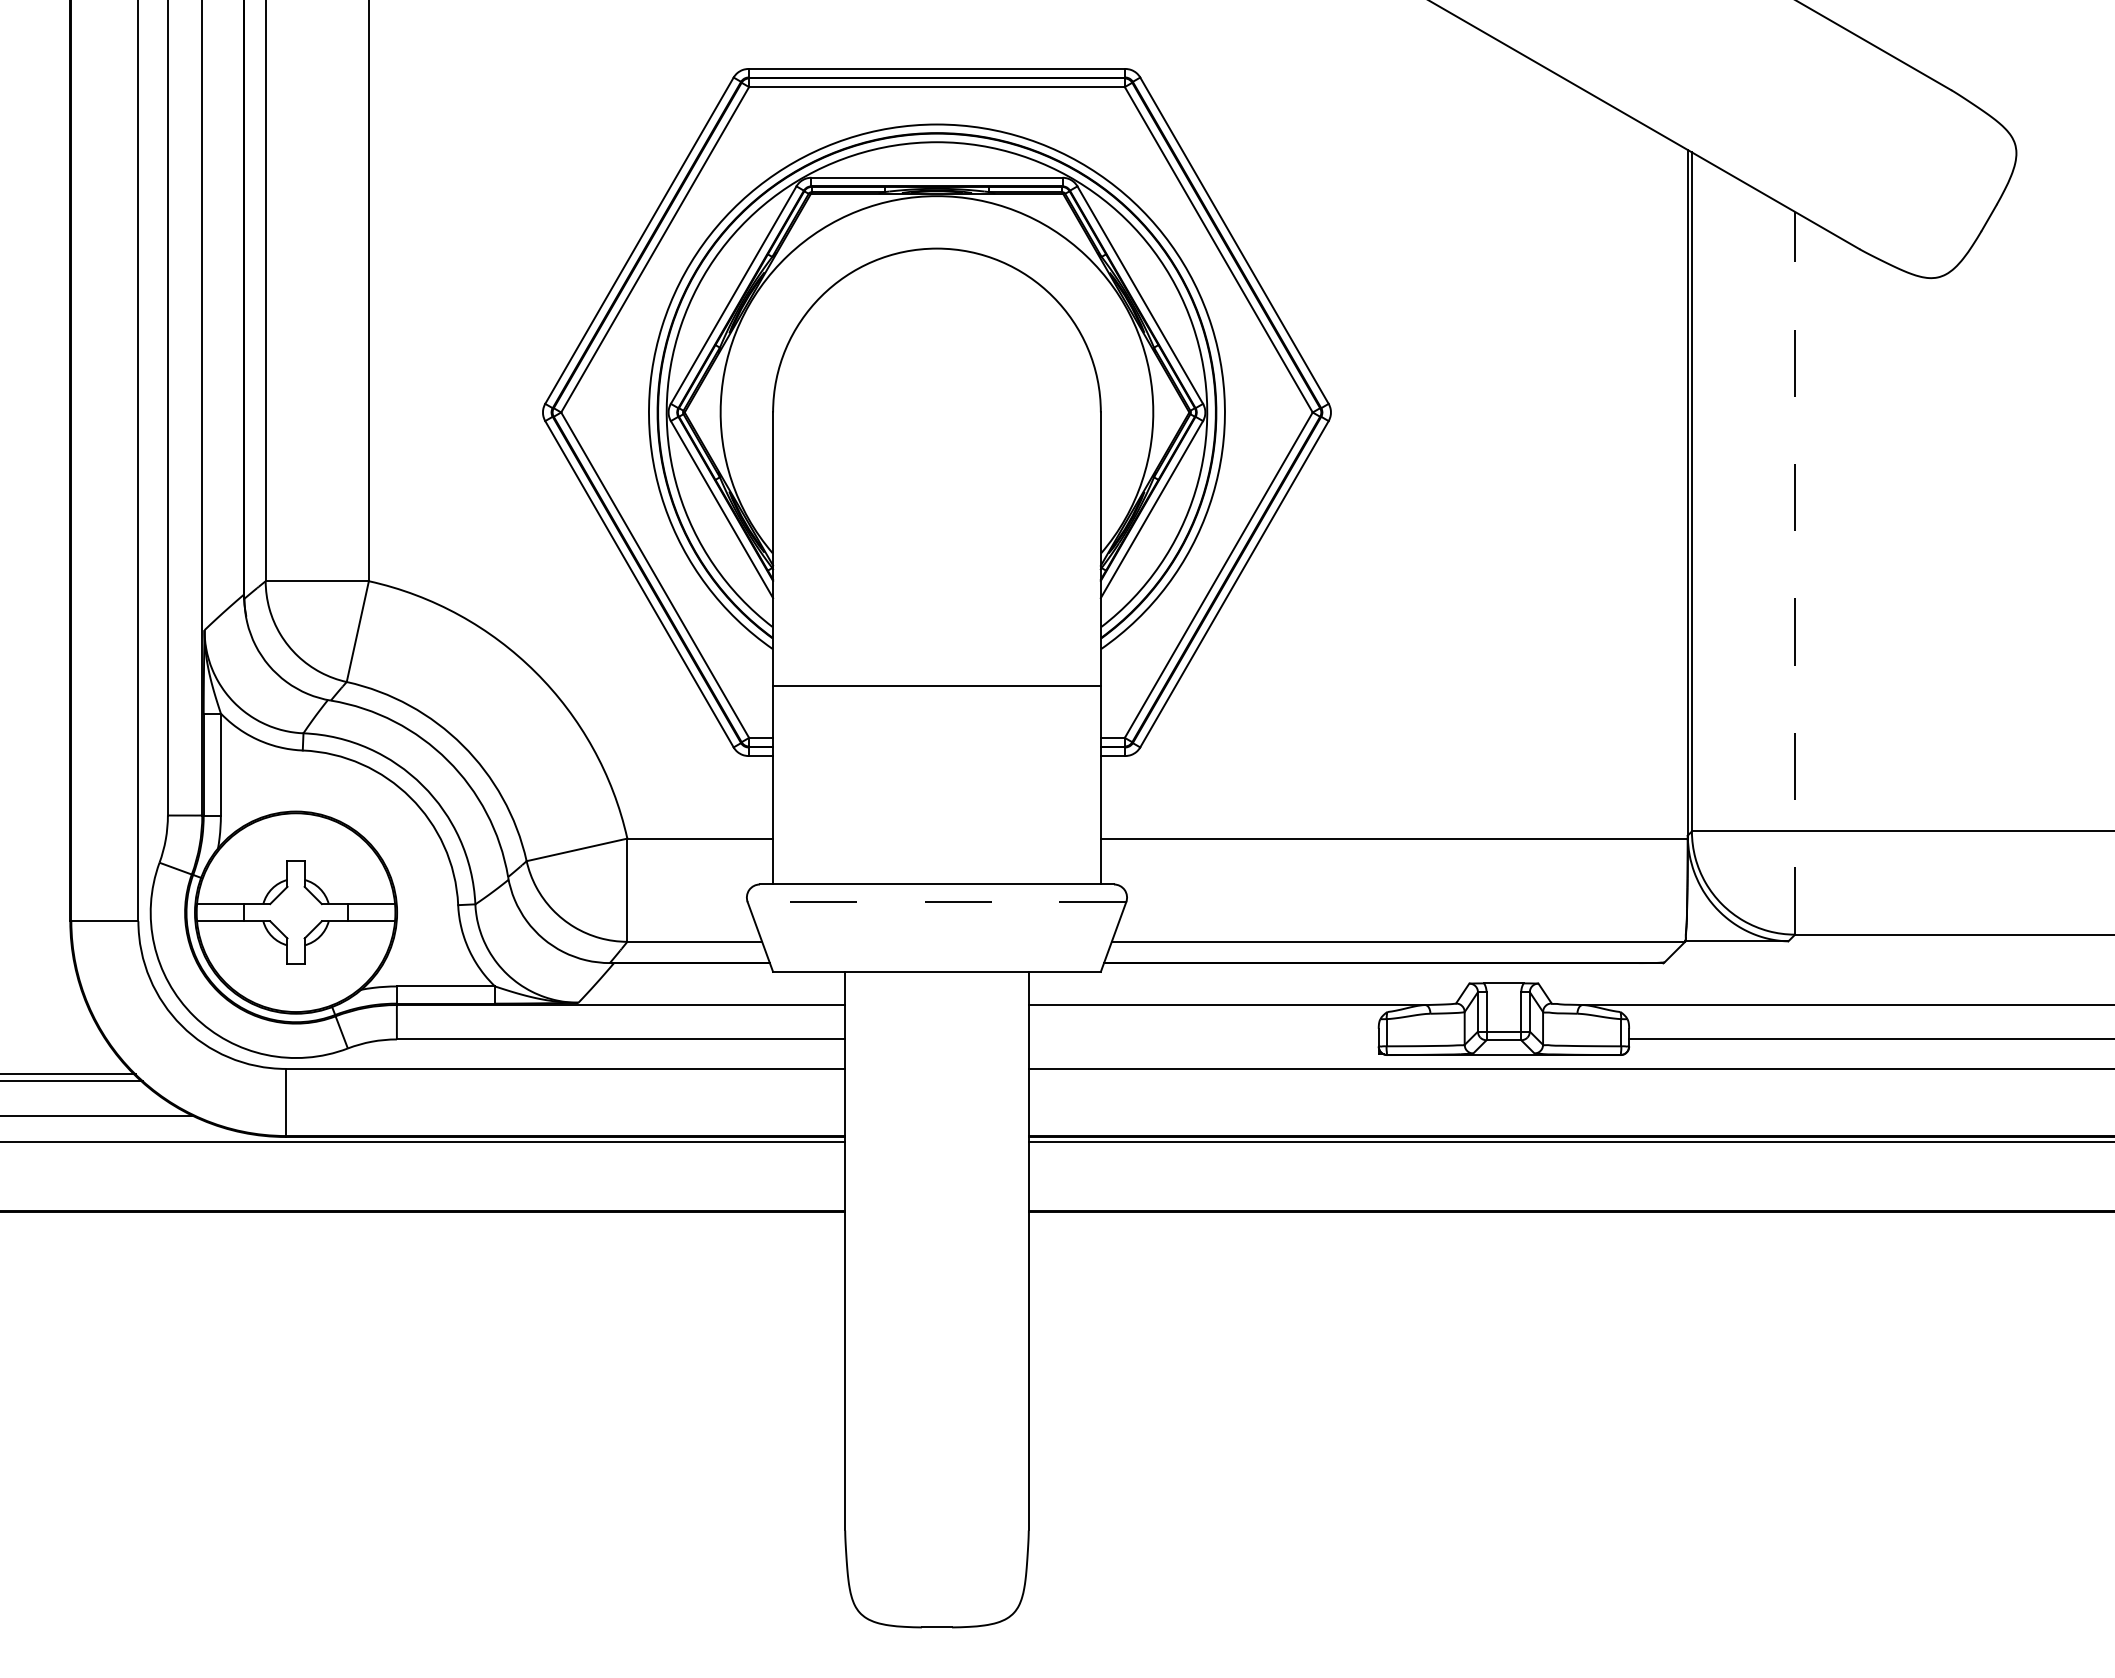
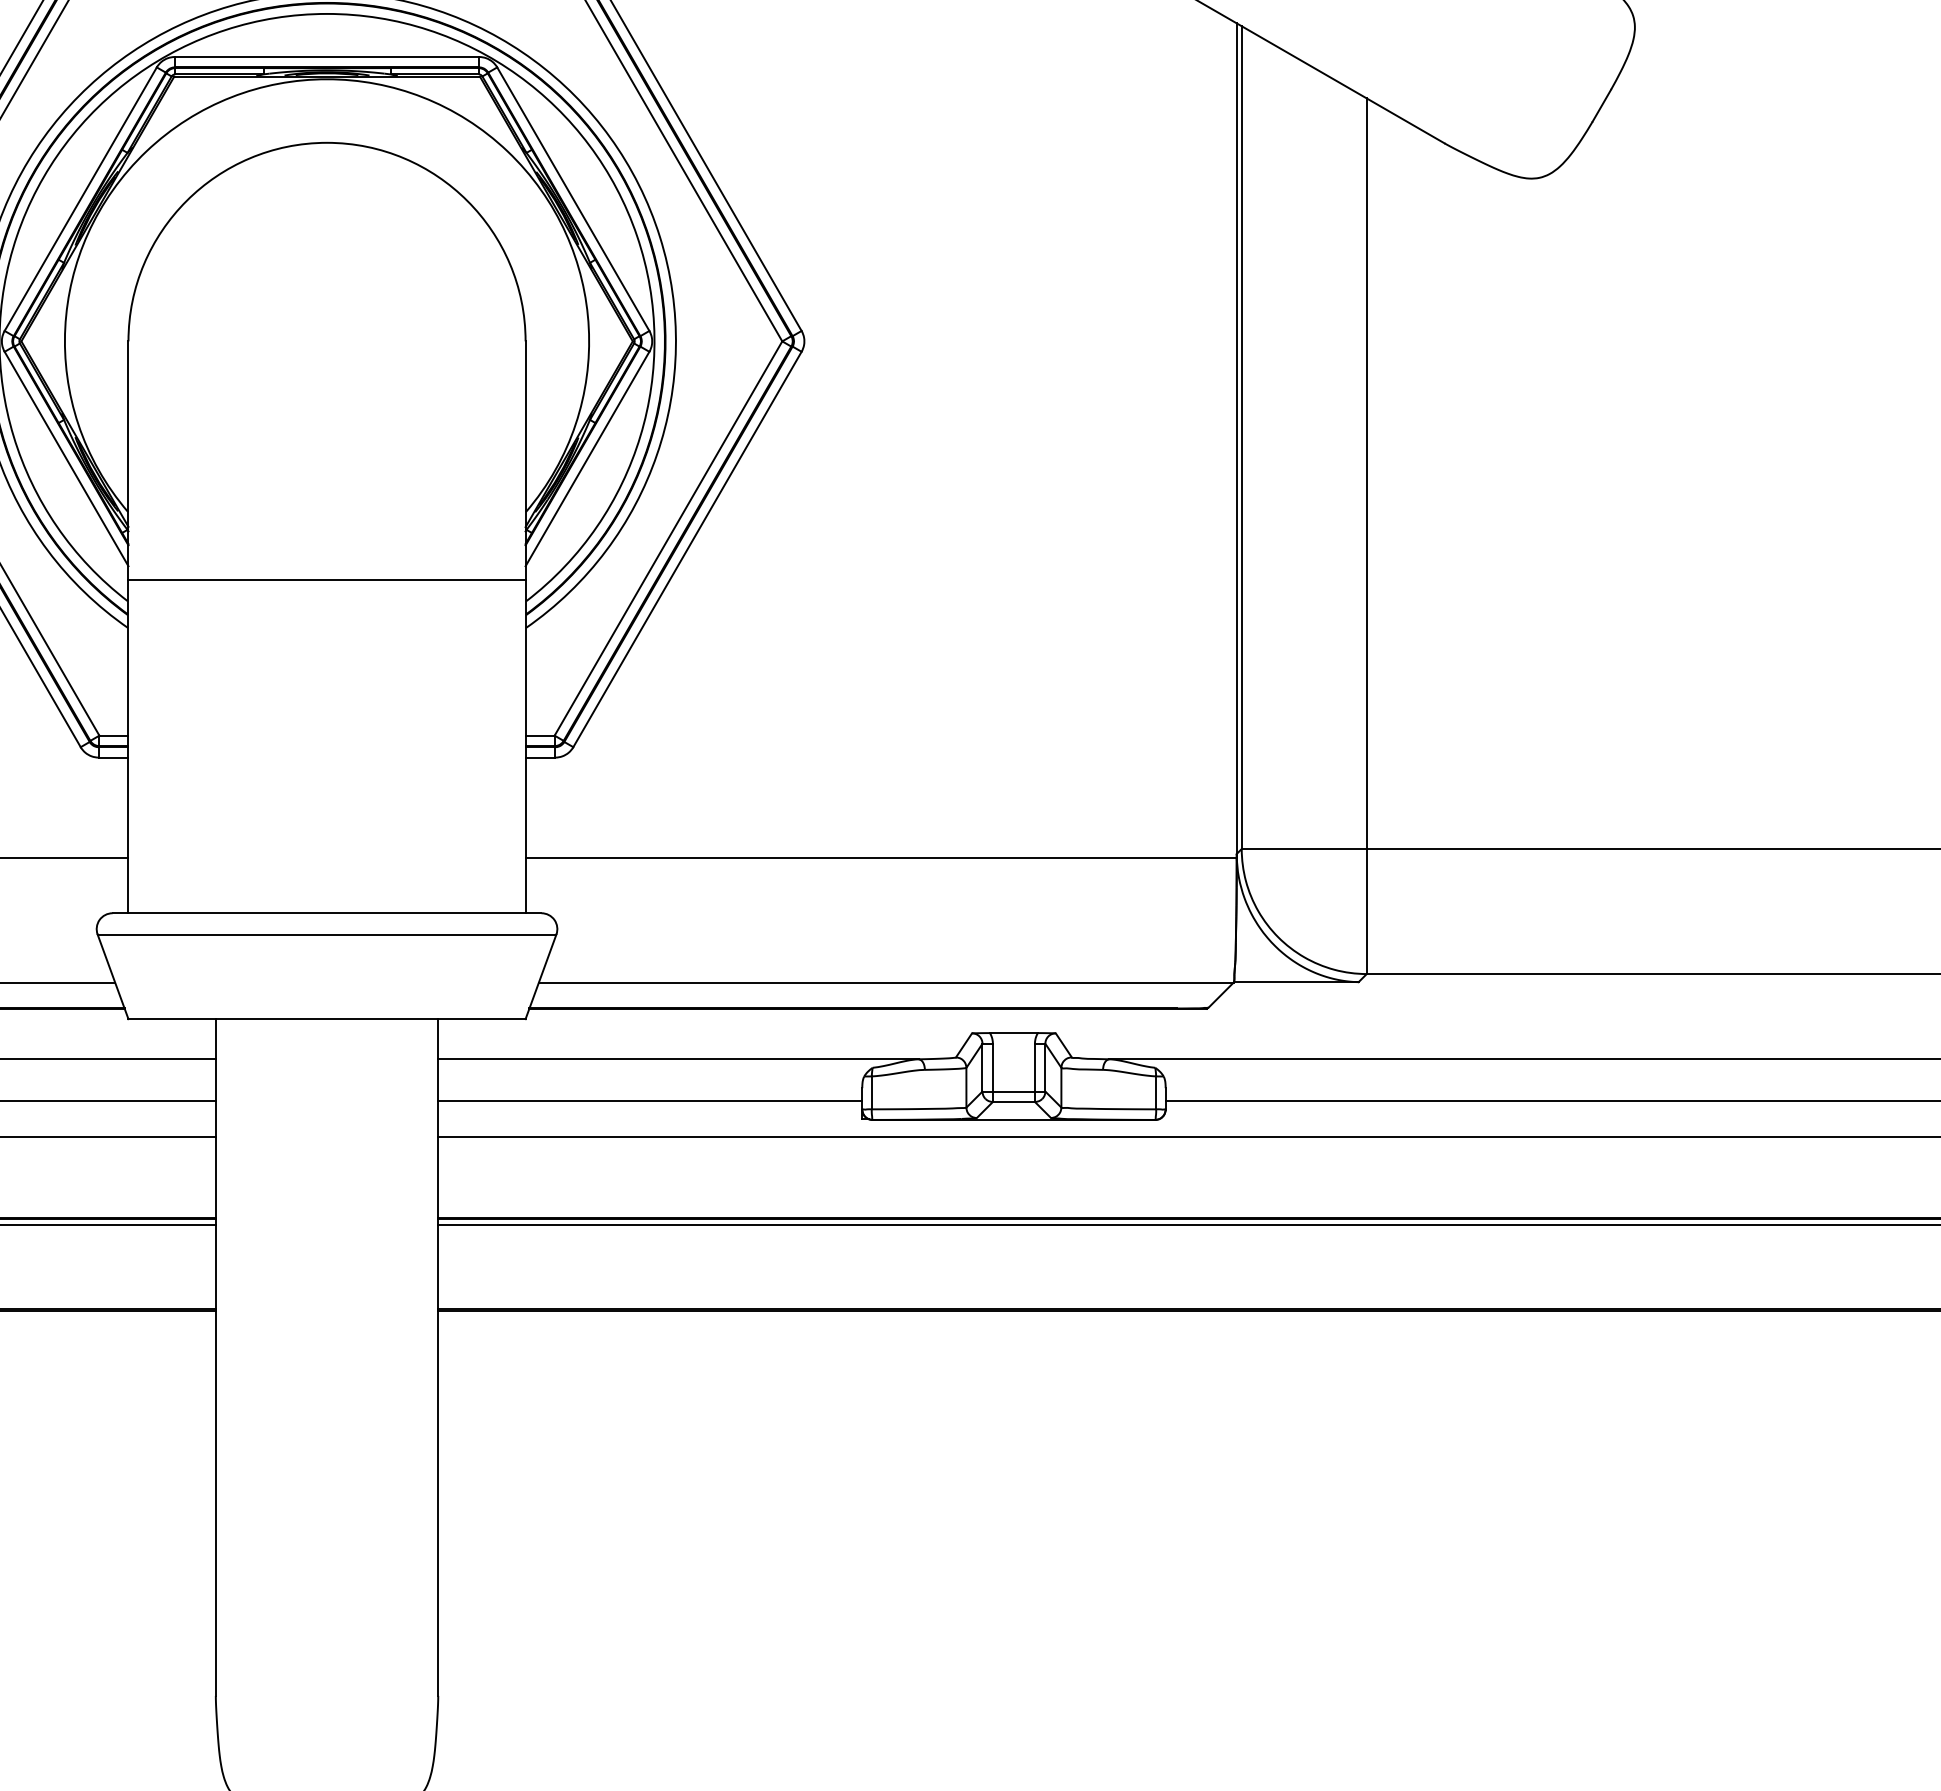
line: (1795, 572) -> (1367, 535), dashed -> solid
line: (936, 686) -> (326, 580), moved
line: (936, 902) -> (326, 935), dashed -> solid
line: (1203, 1039) -> (649, 1101), added

